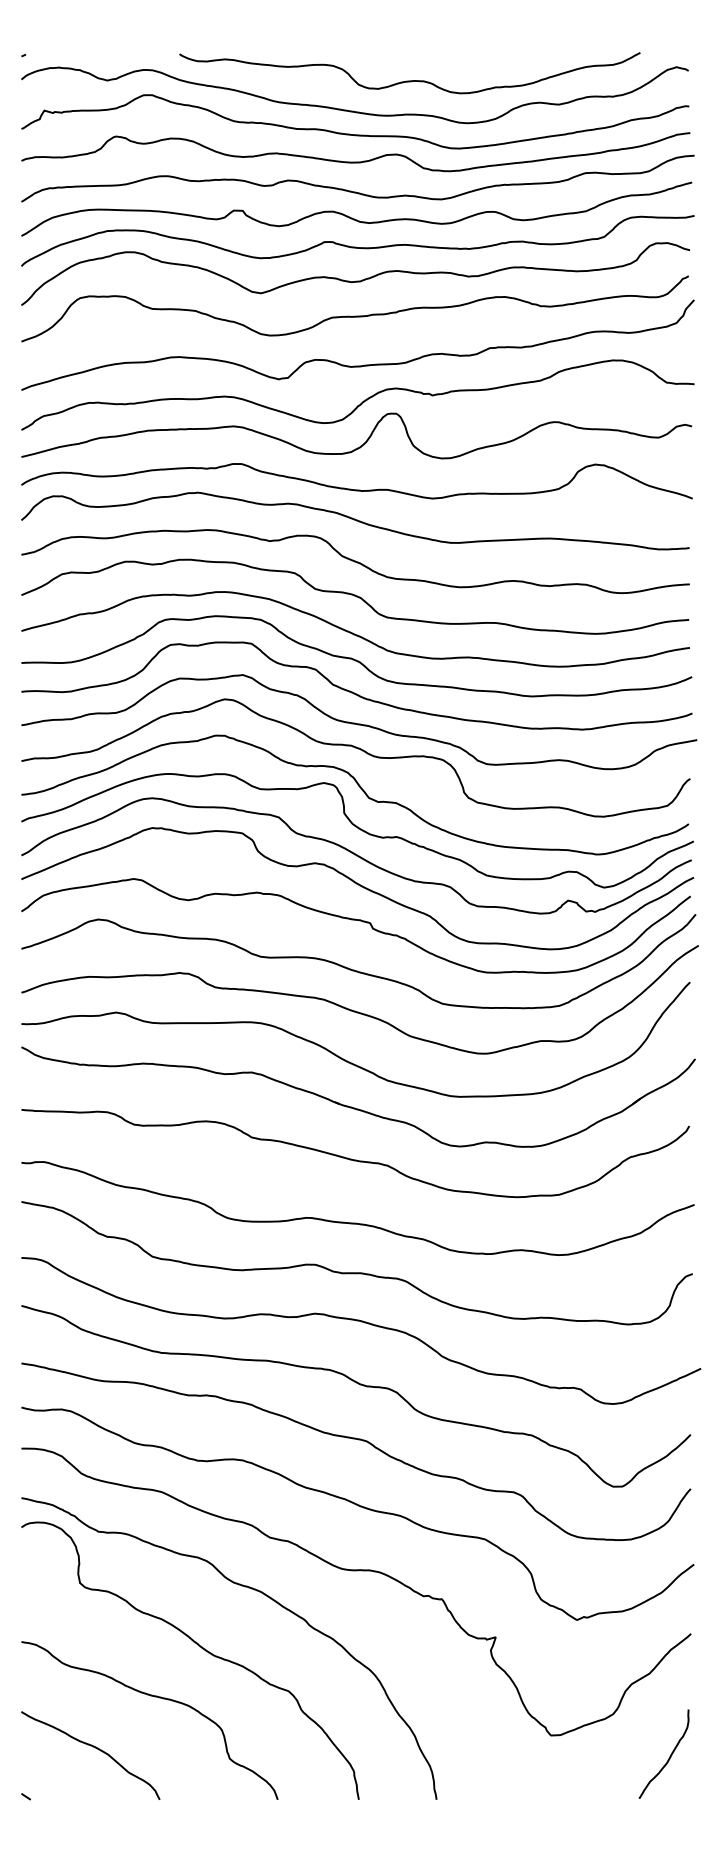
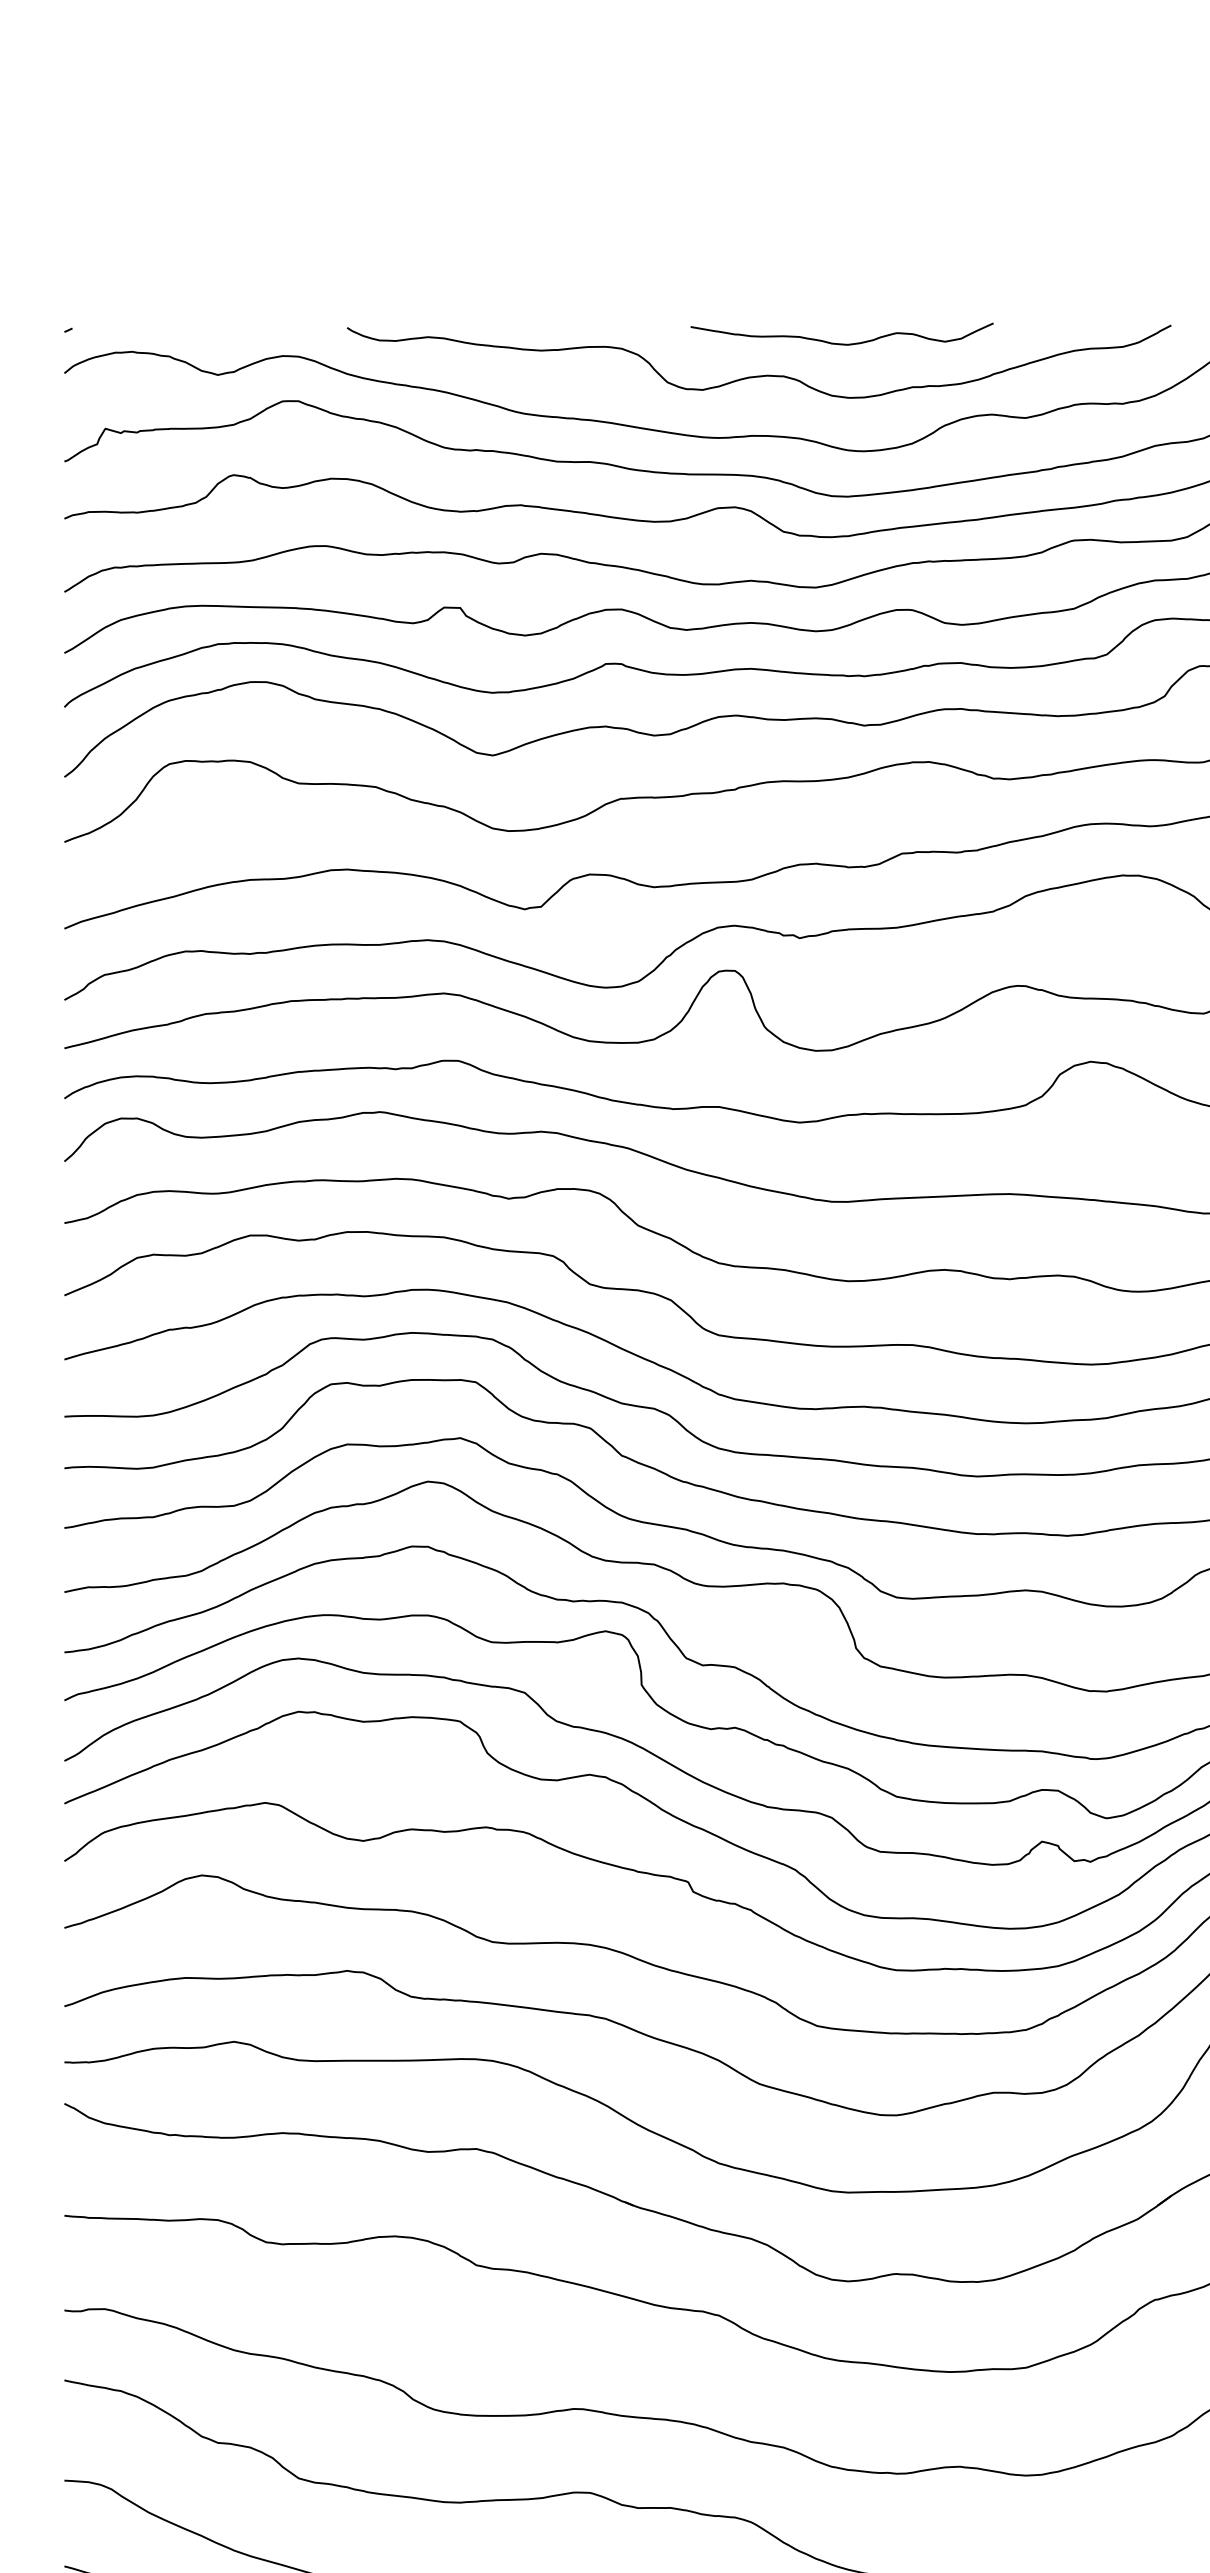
curve: (456, 62) -> (842, 342), added

